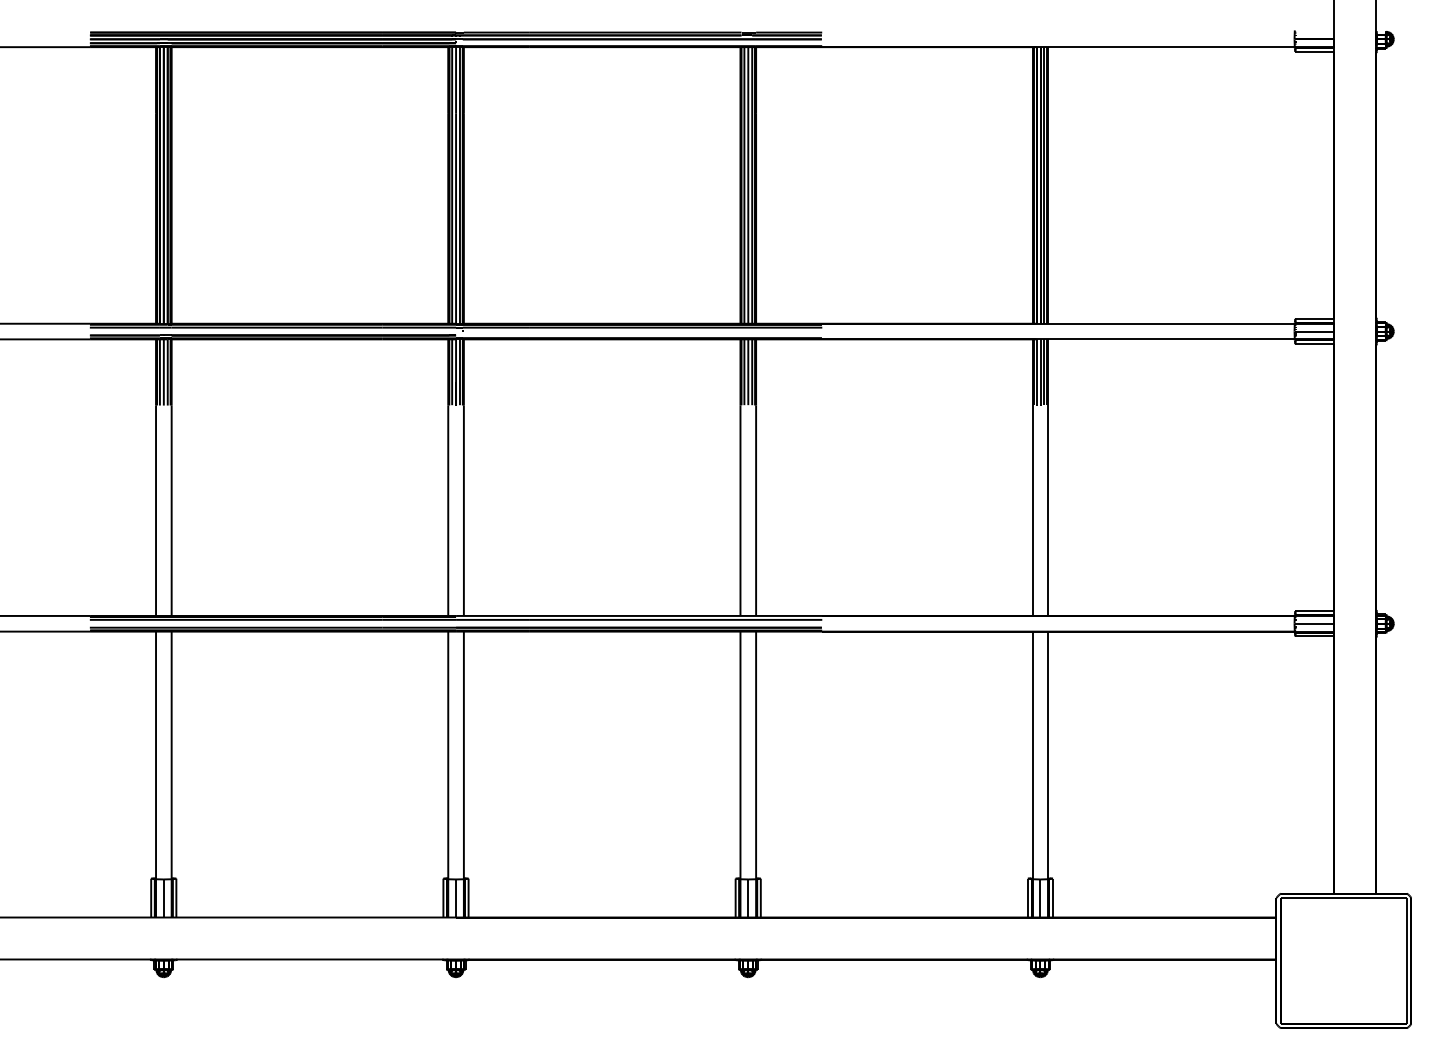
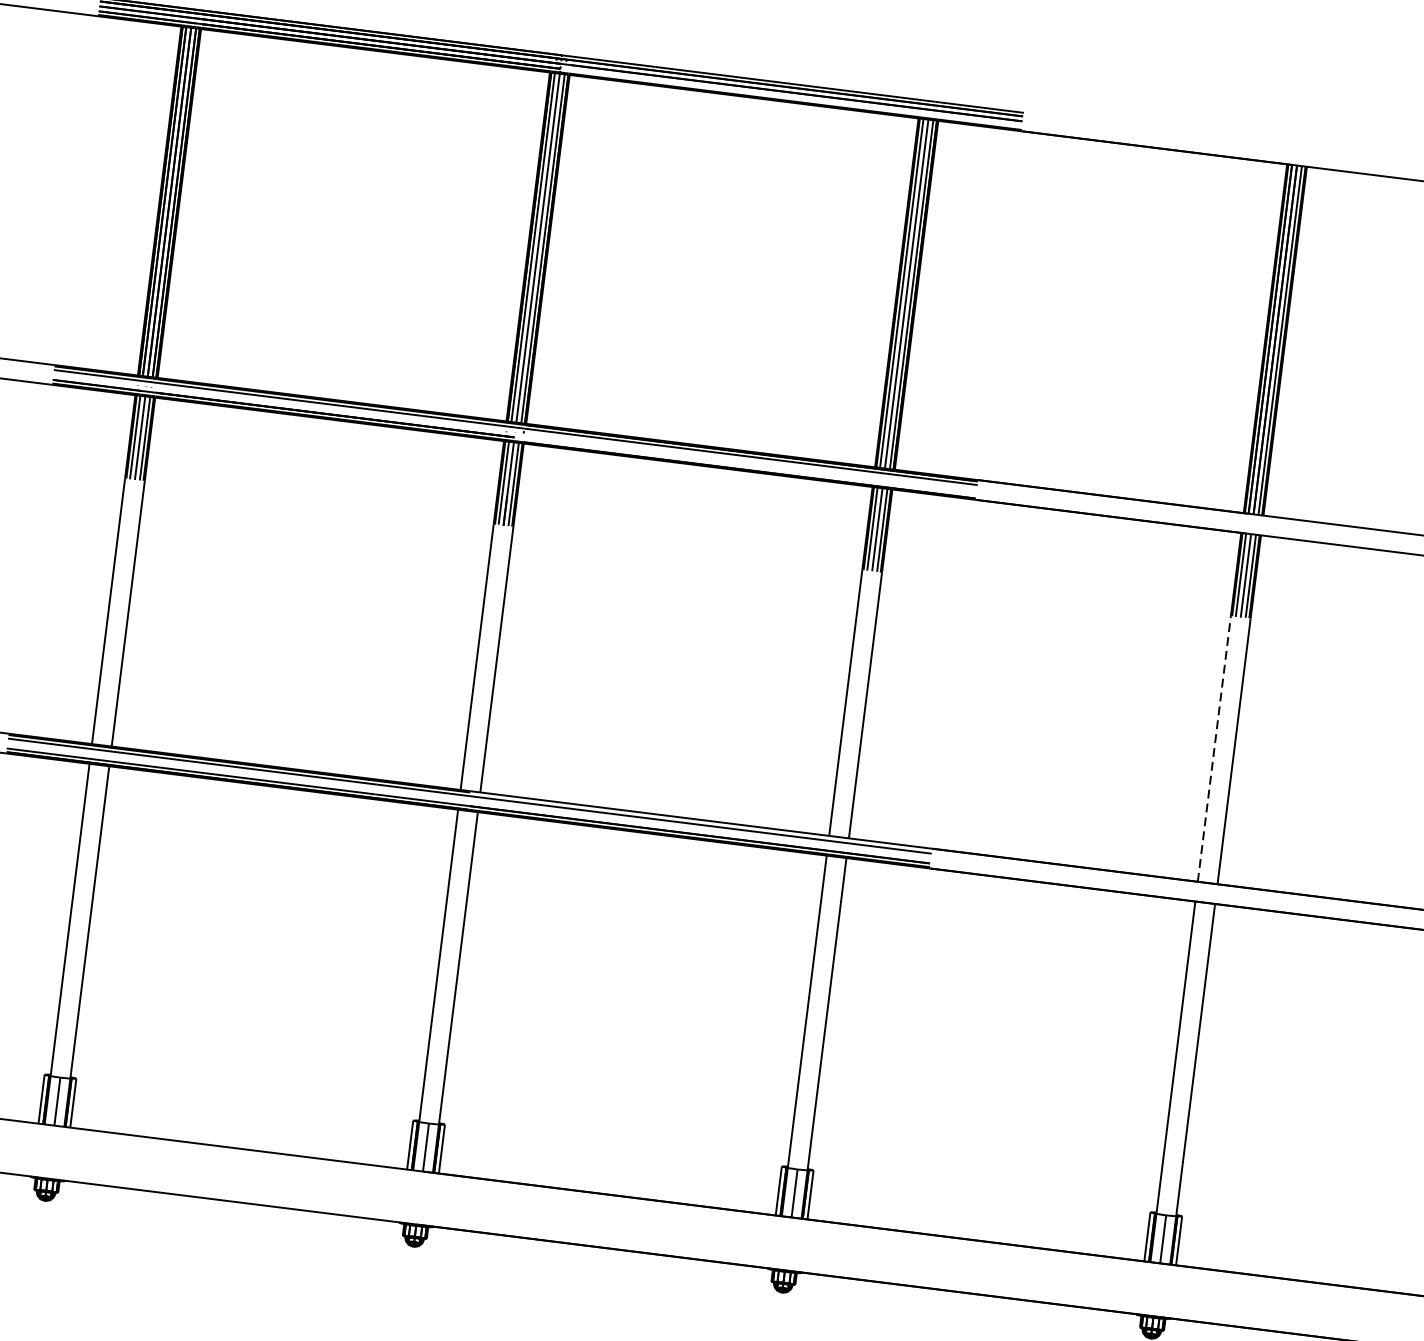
line: (1032, 510) -> (1214, 748), solid -> dashed

